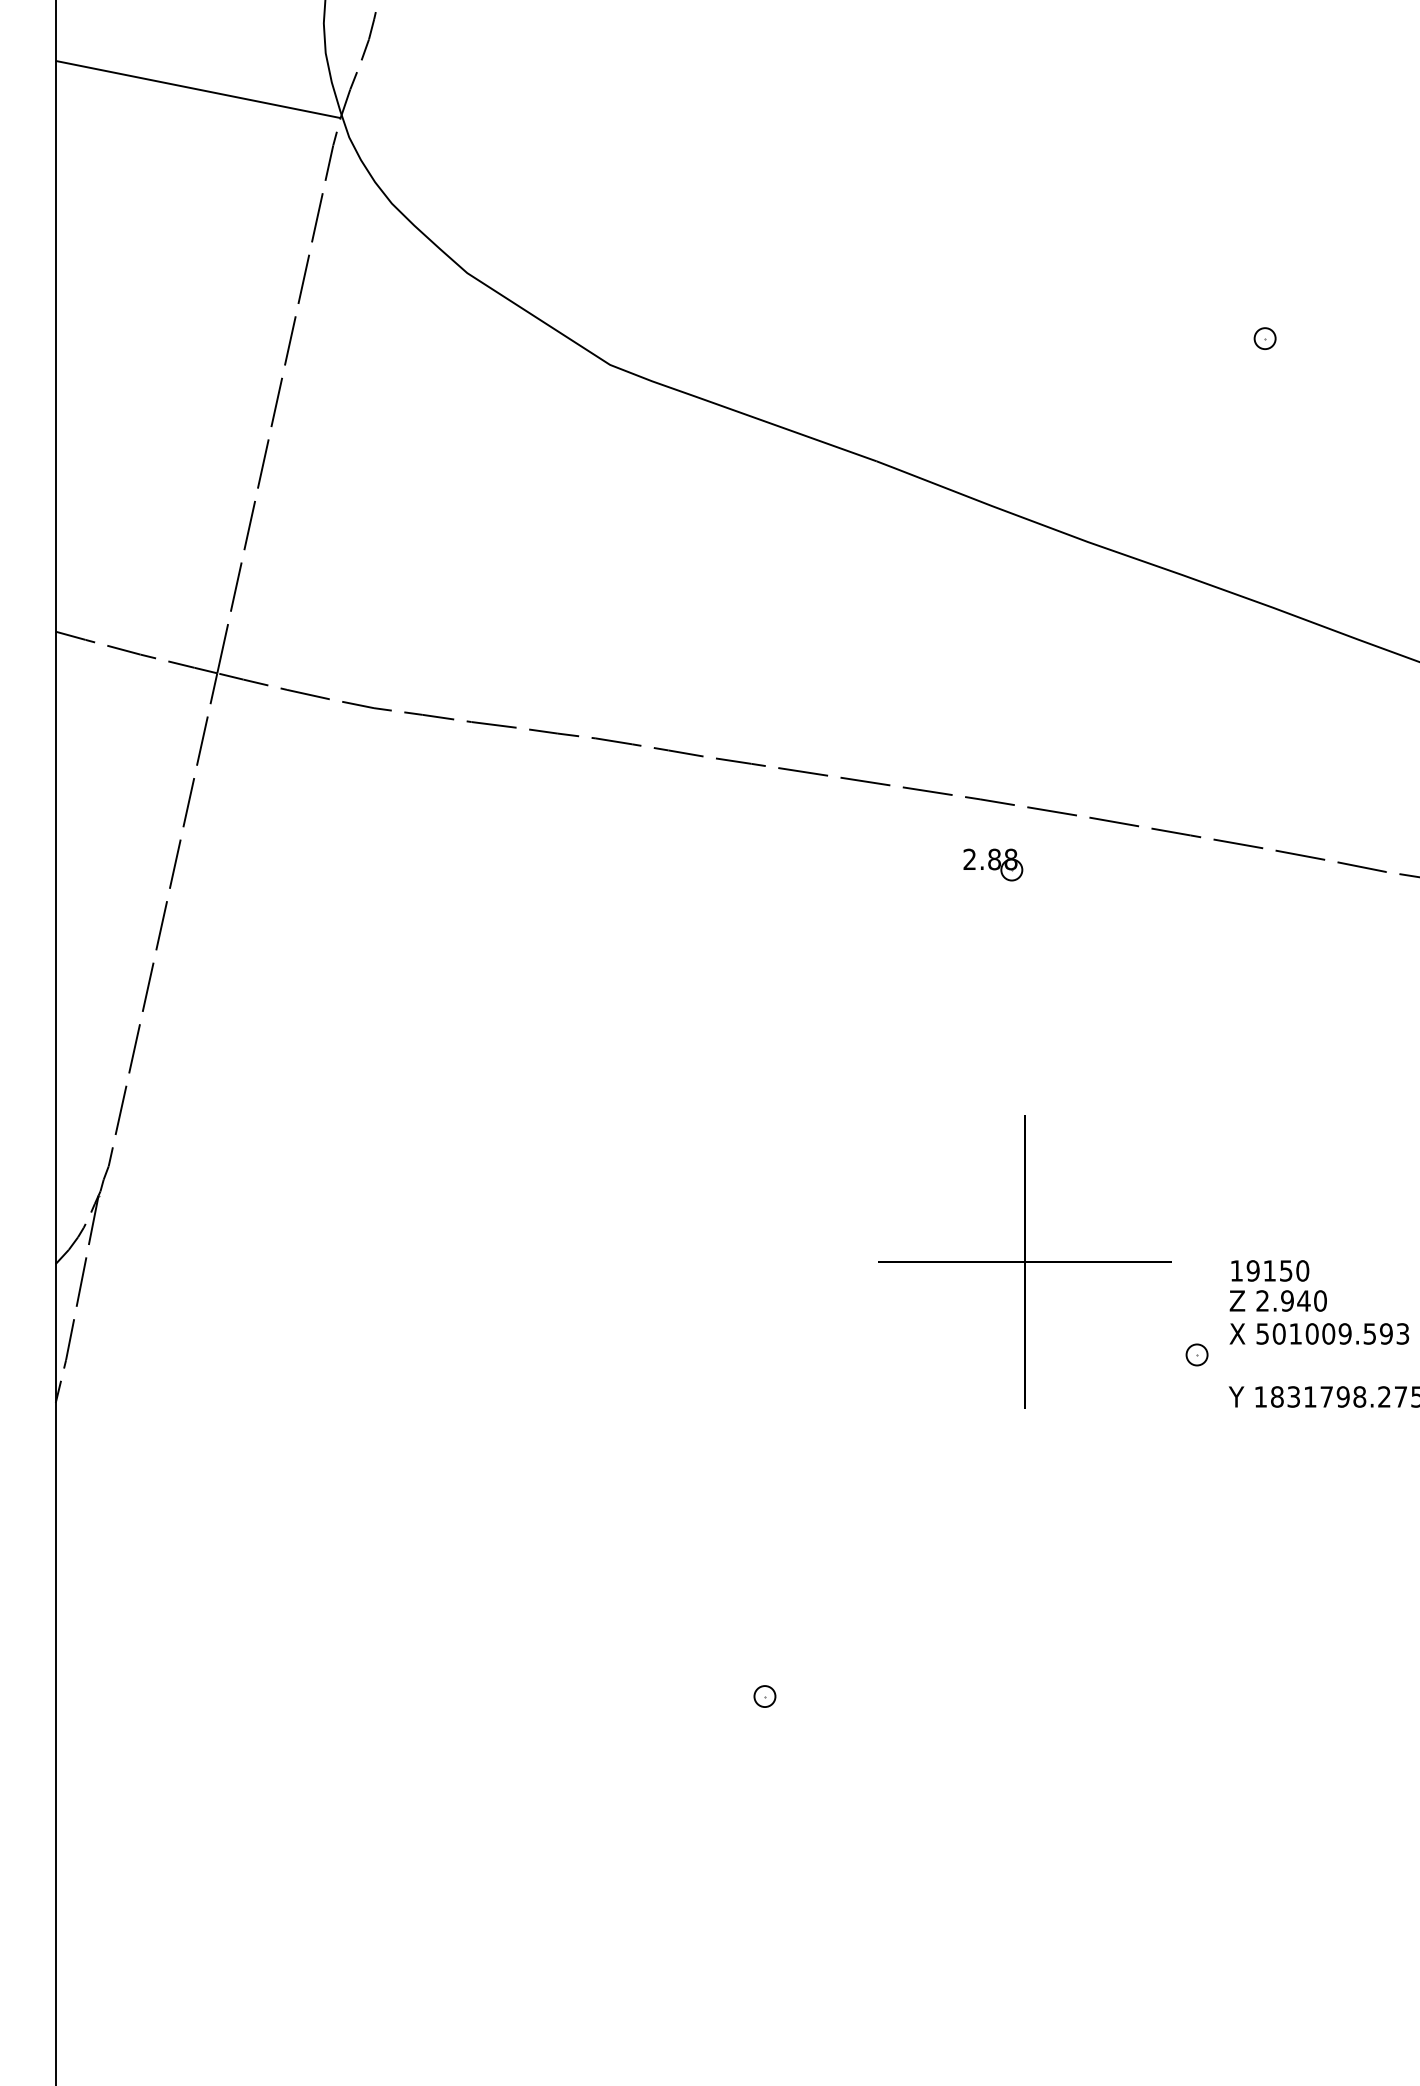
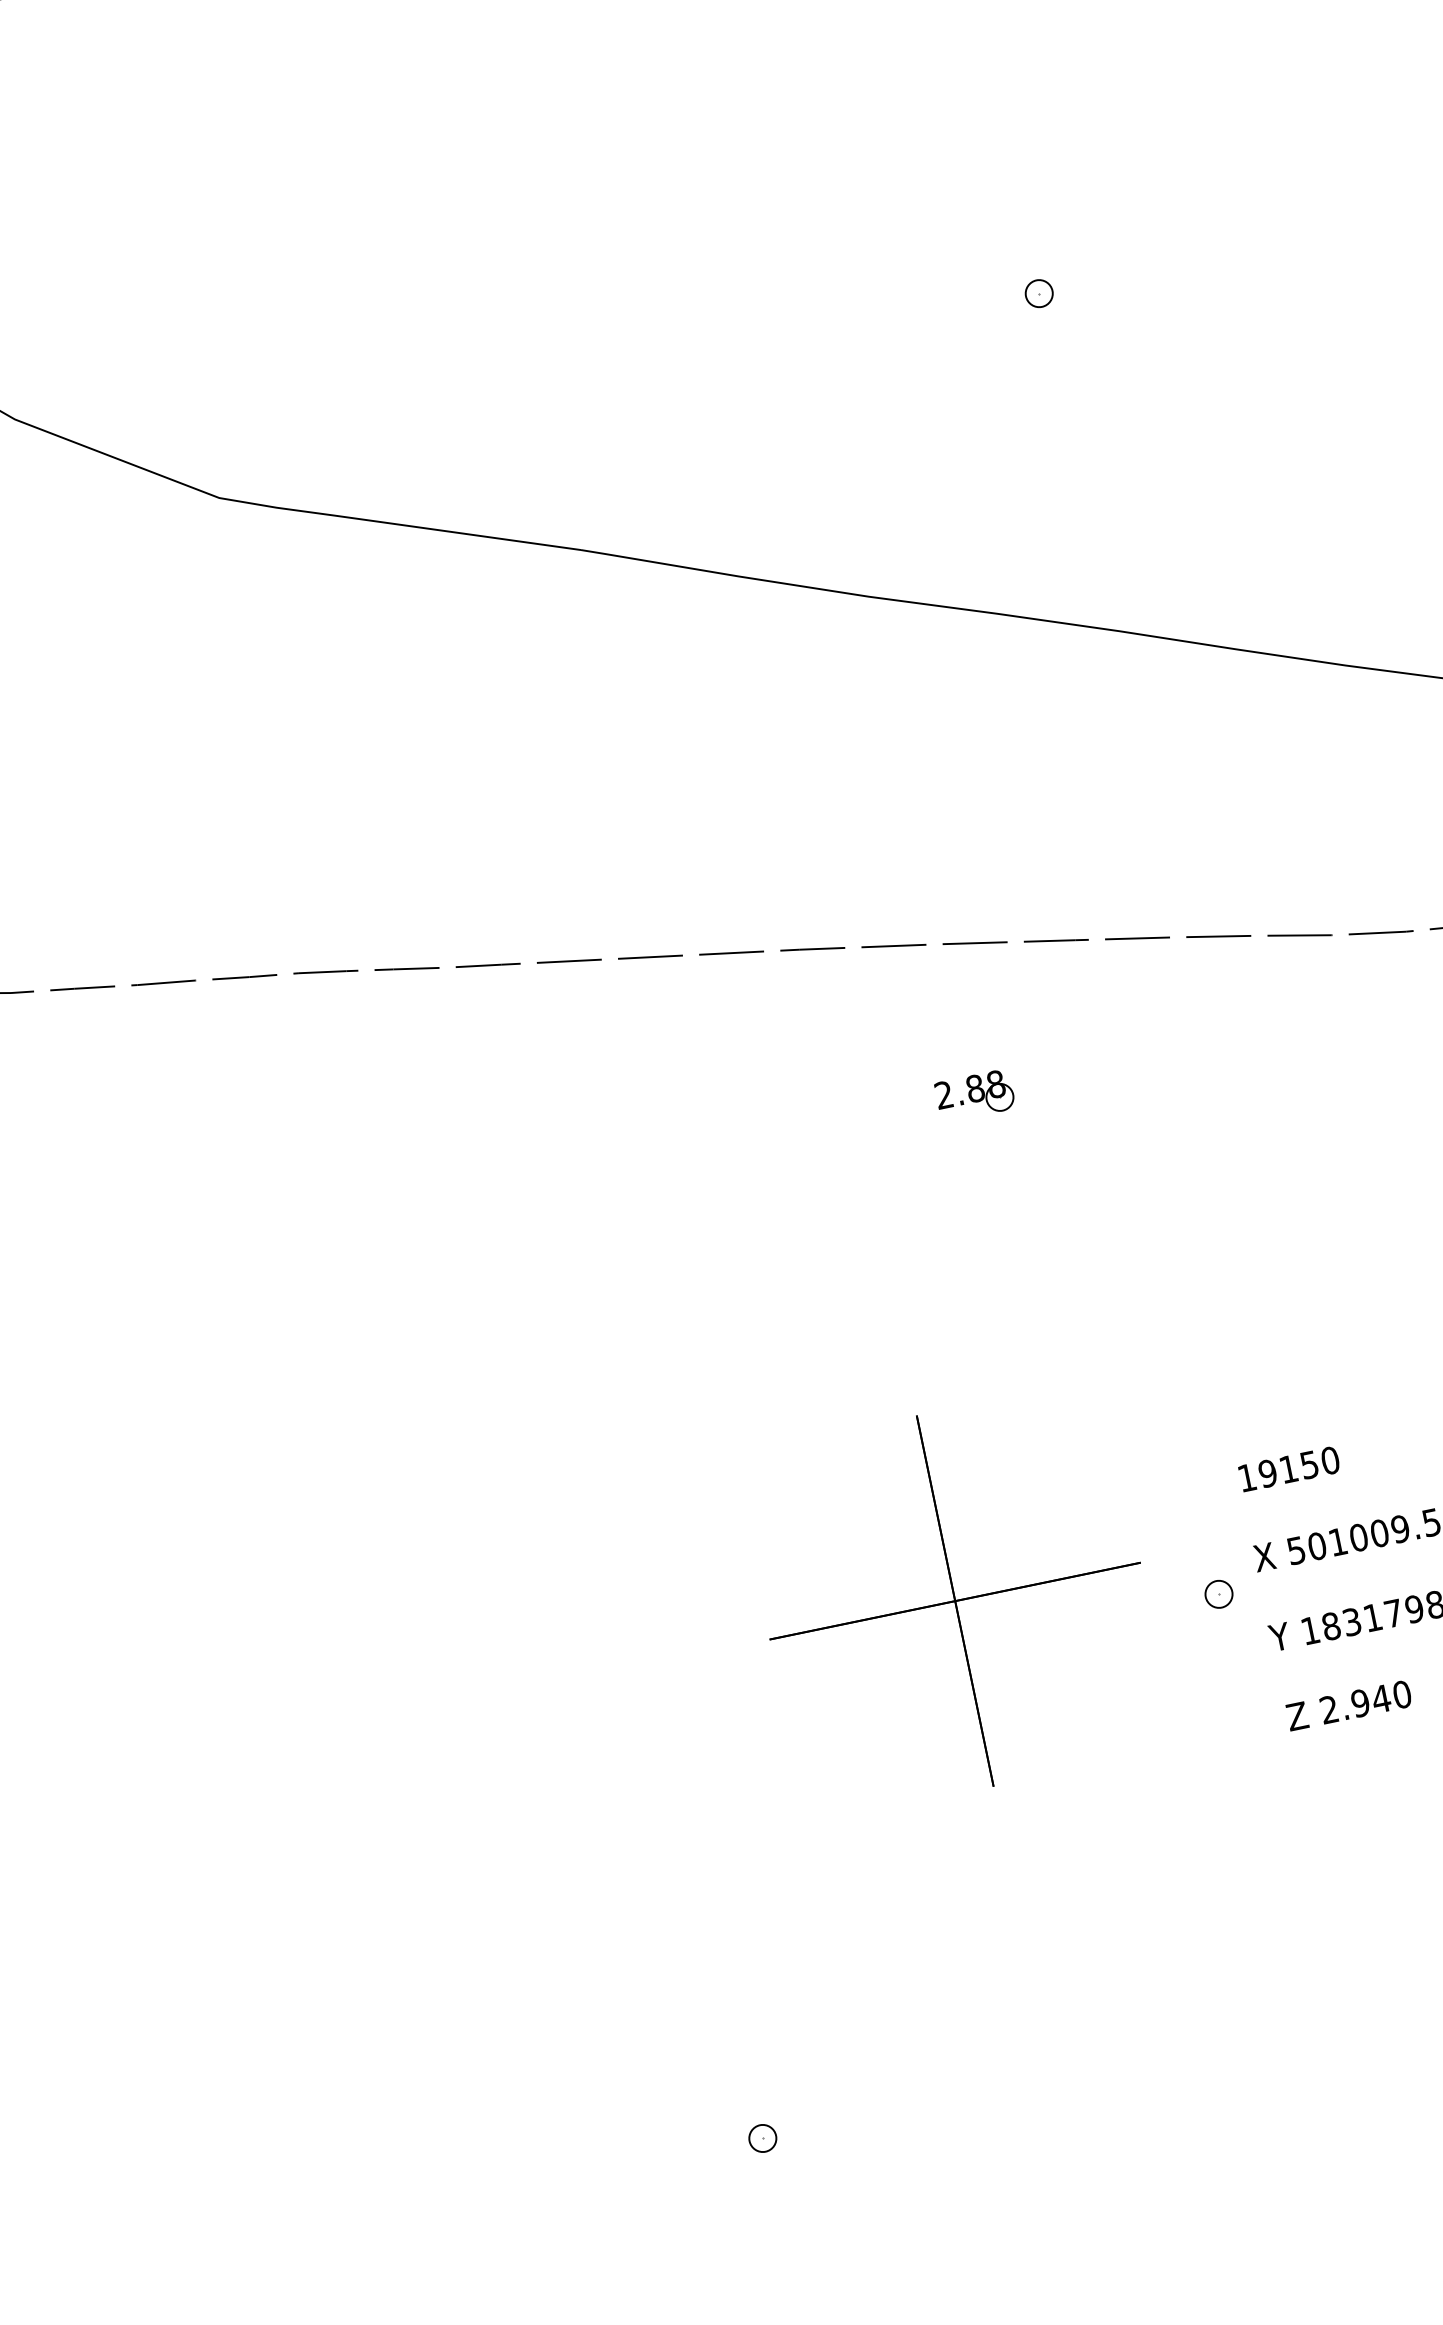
part: (993, 864) -> (975, 1095), moved
part: (1024, 1261) -> (955, 1601), moved
text: (1277, 1300) -> (1347, 1705), moved

